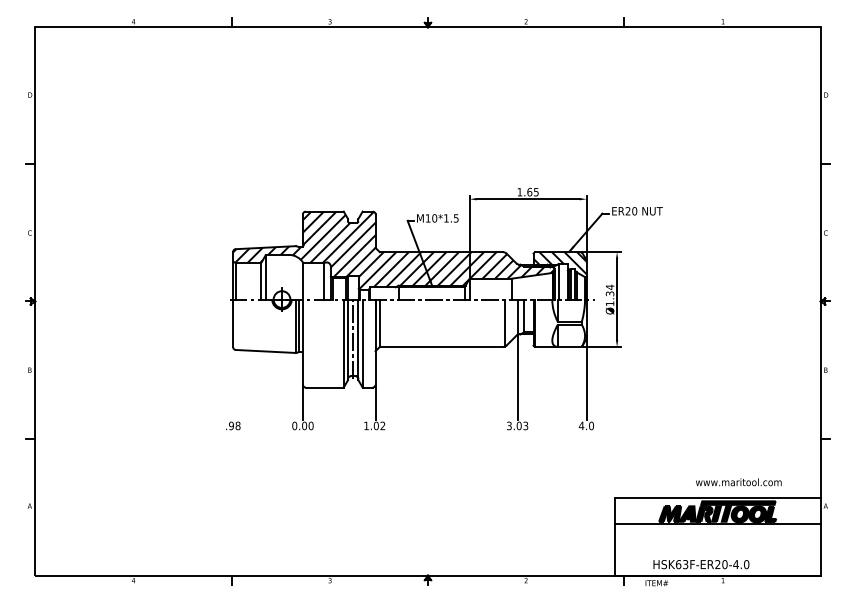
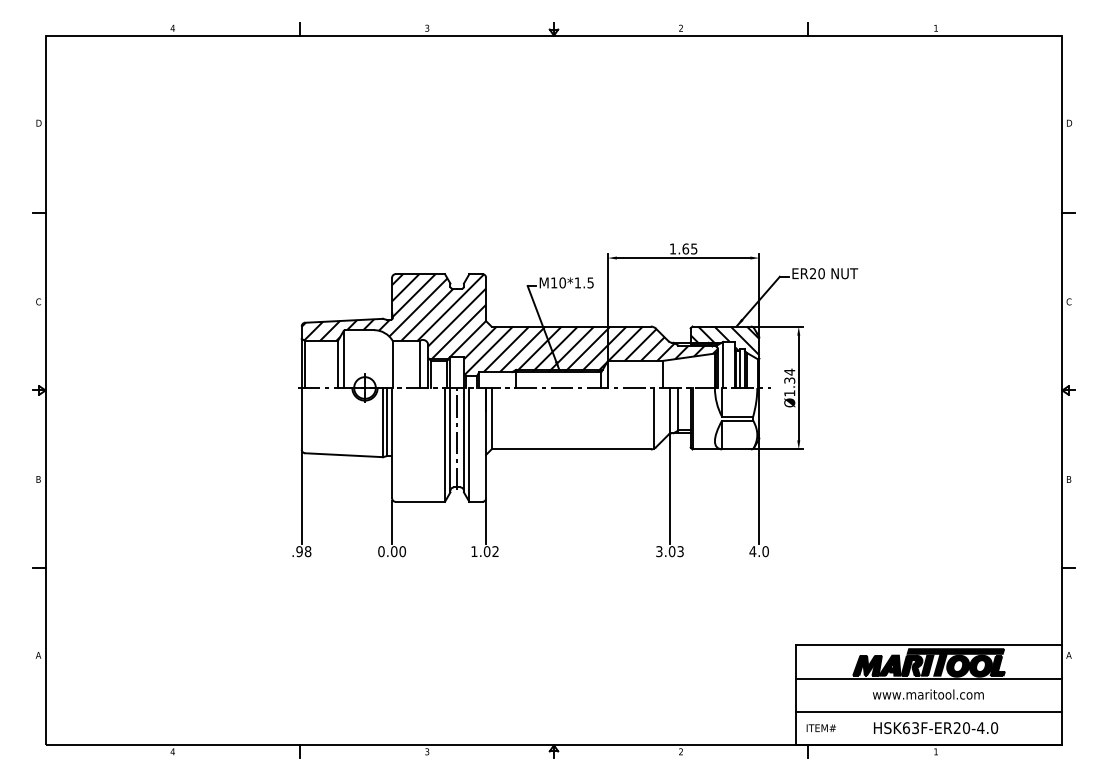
line: (232, 384) -> (301, 498), added
text: (738, 482) -> (928, 694), moved
line: (717, 549) -> (928, 711), added
text: (701, 564) -> (936, 728), moved
text: (656, 582) -> (820, 727), moved

